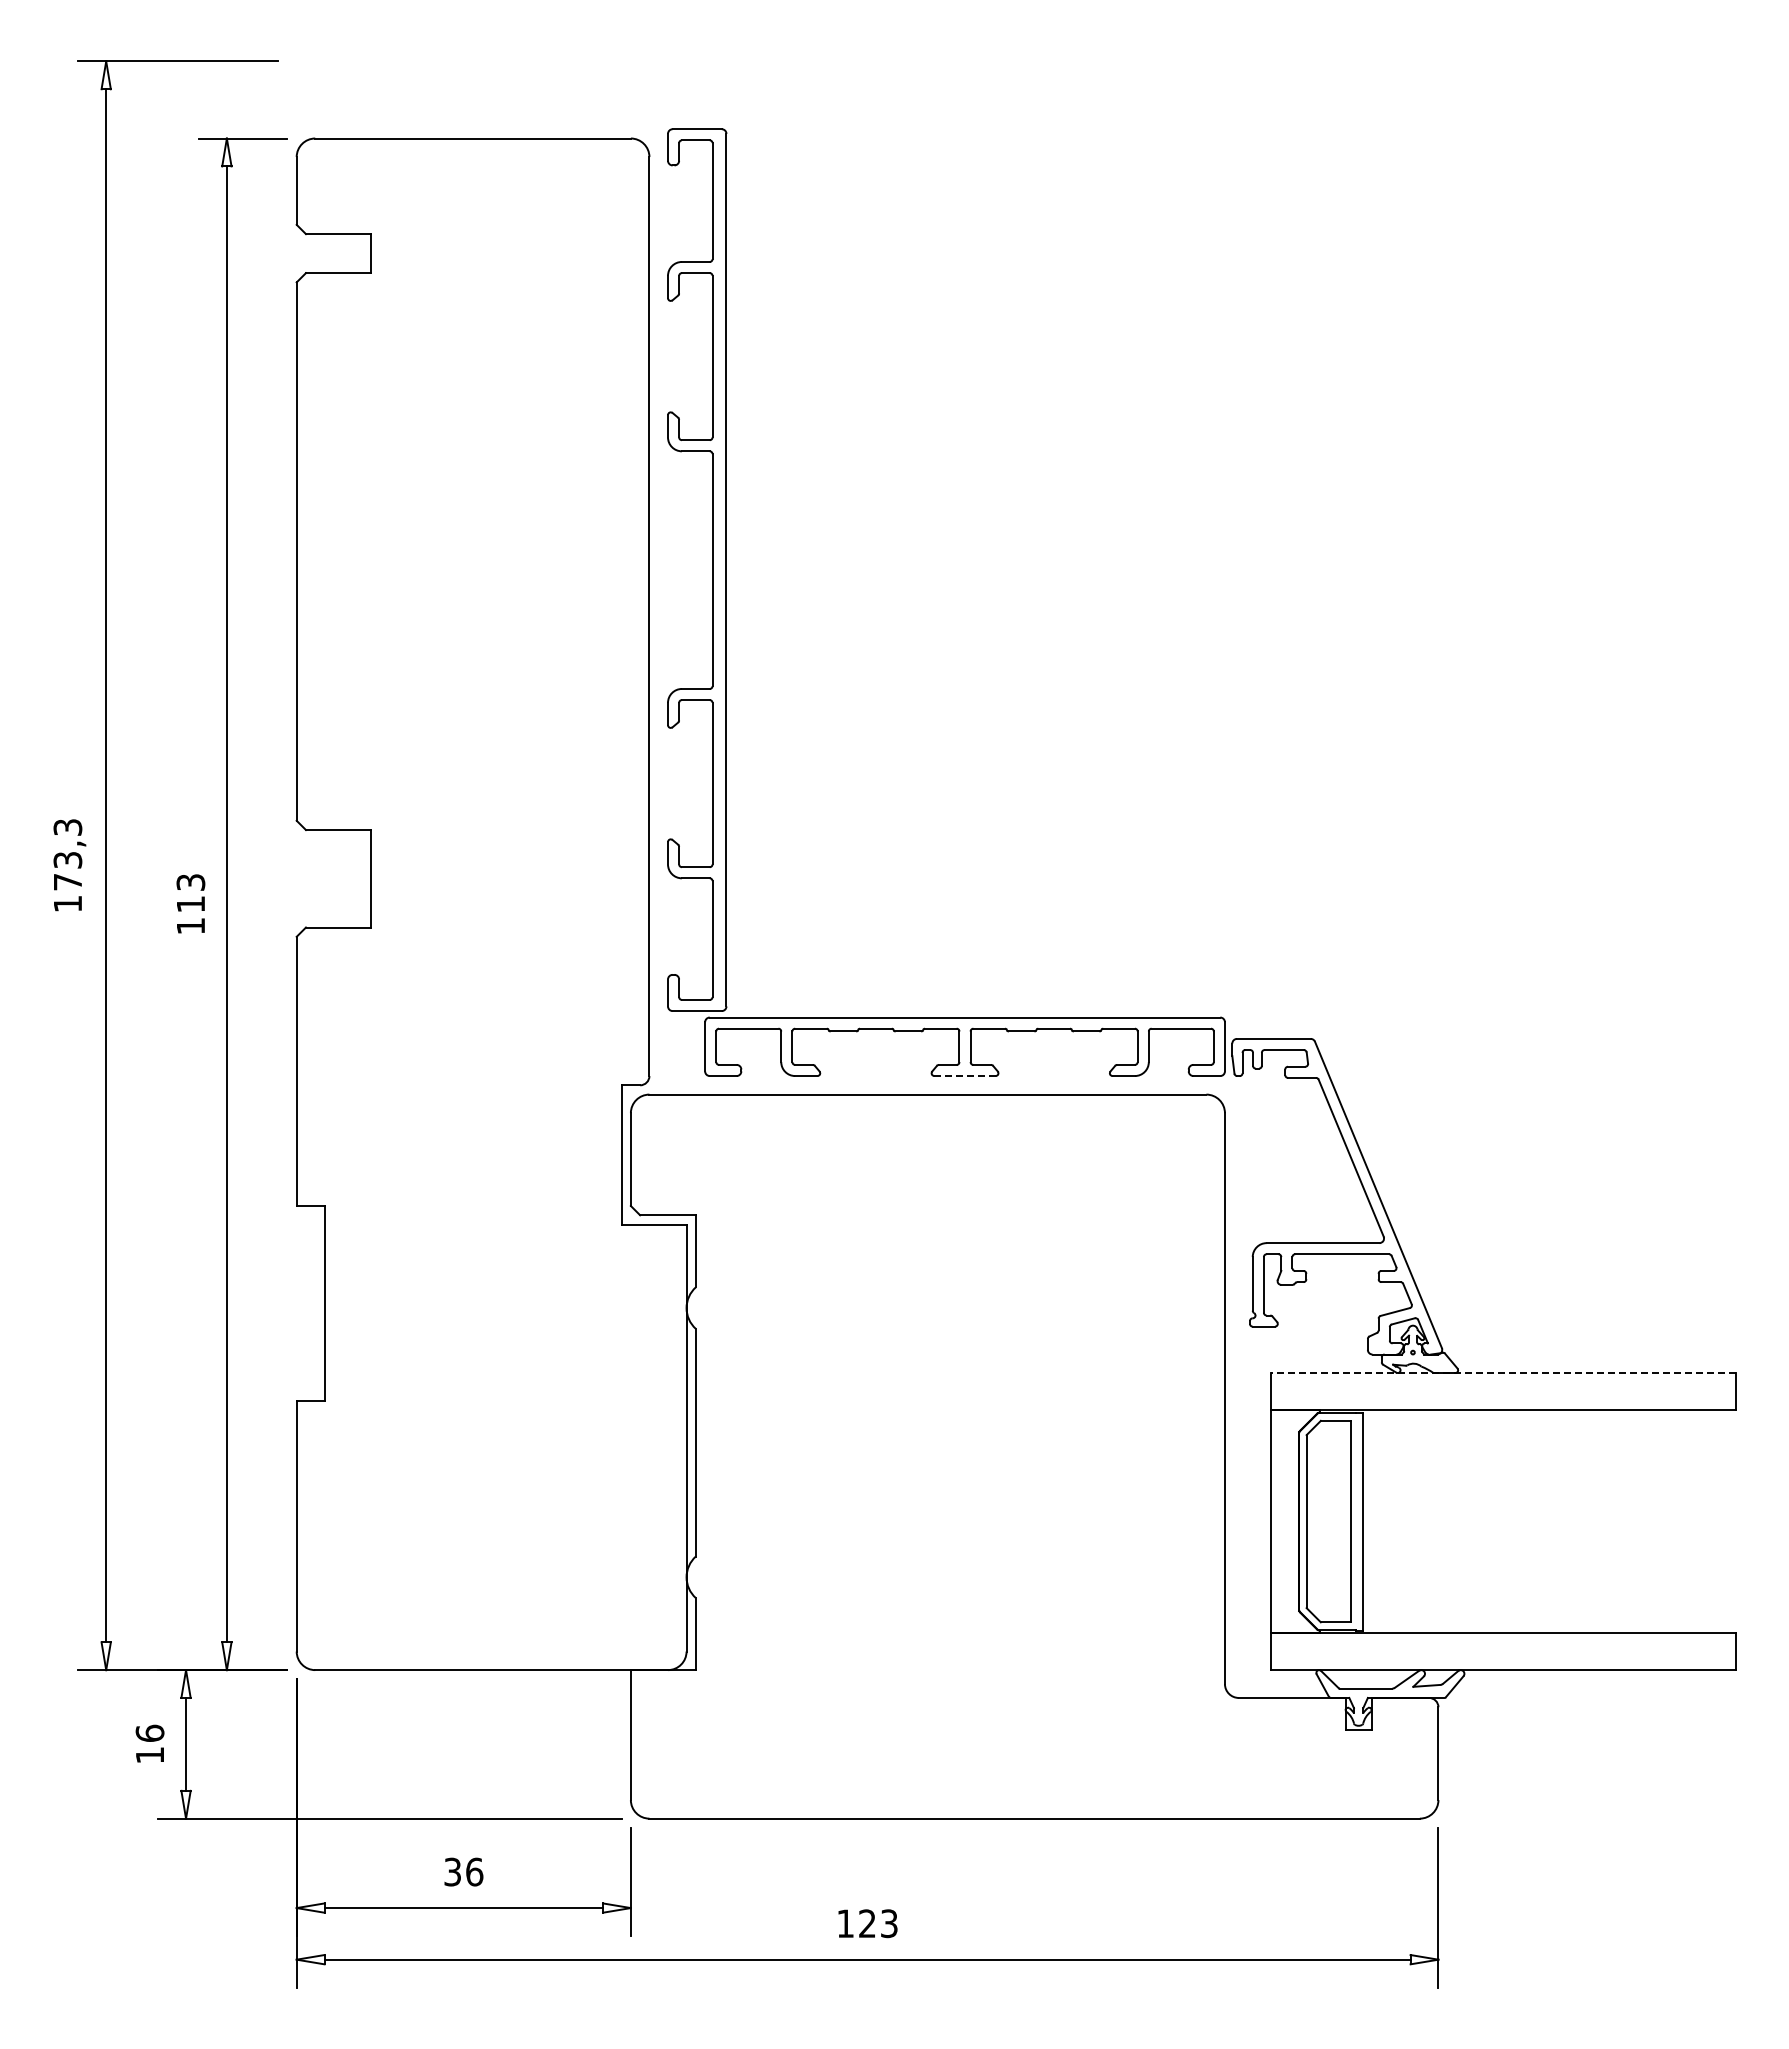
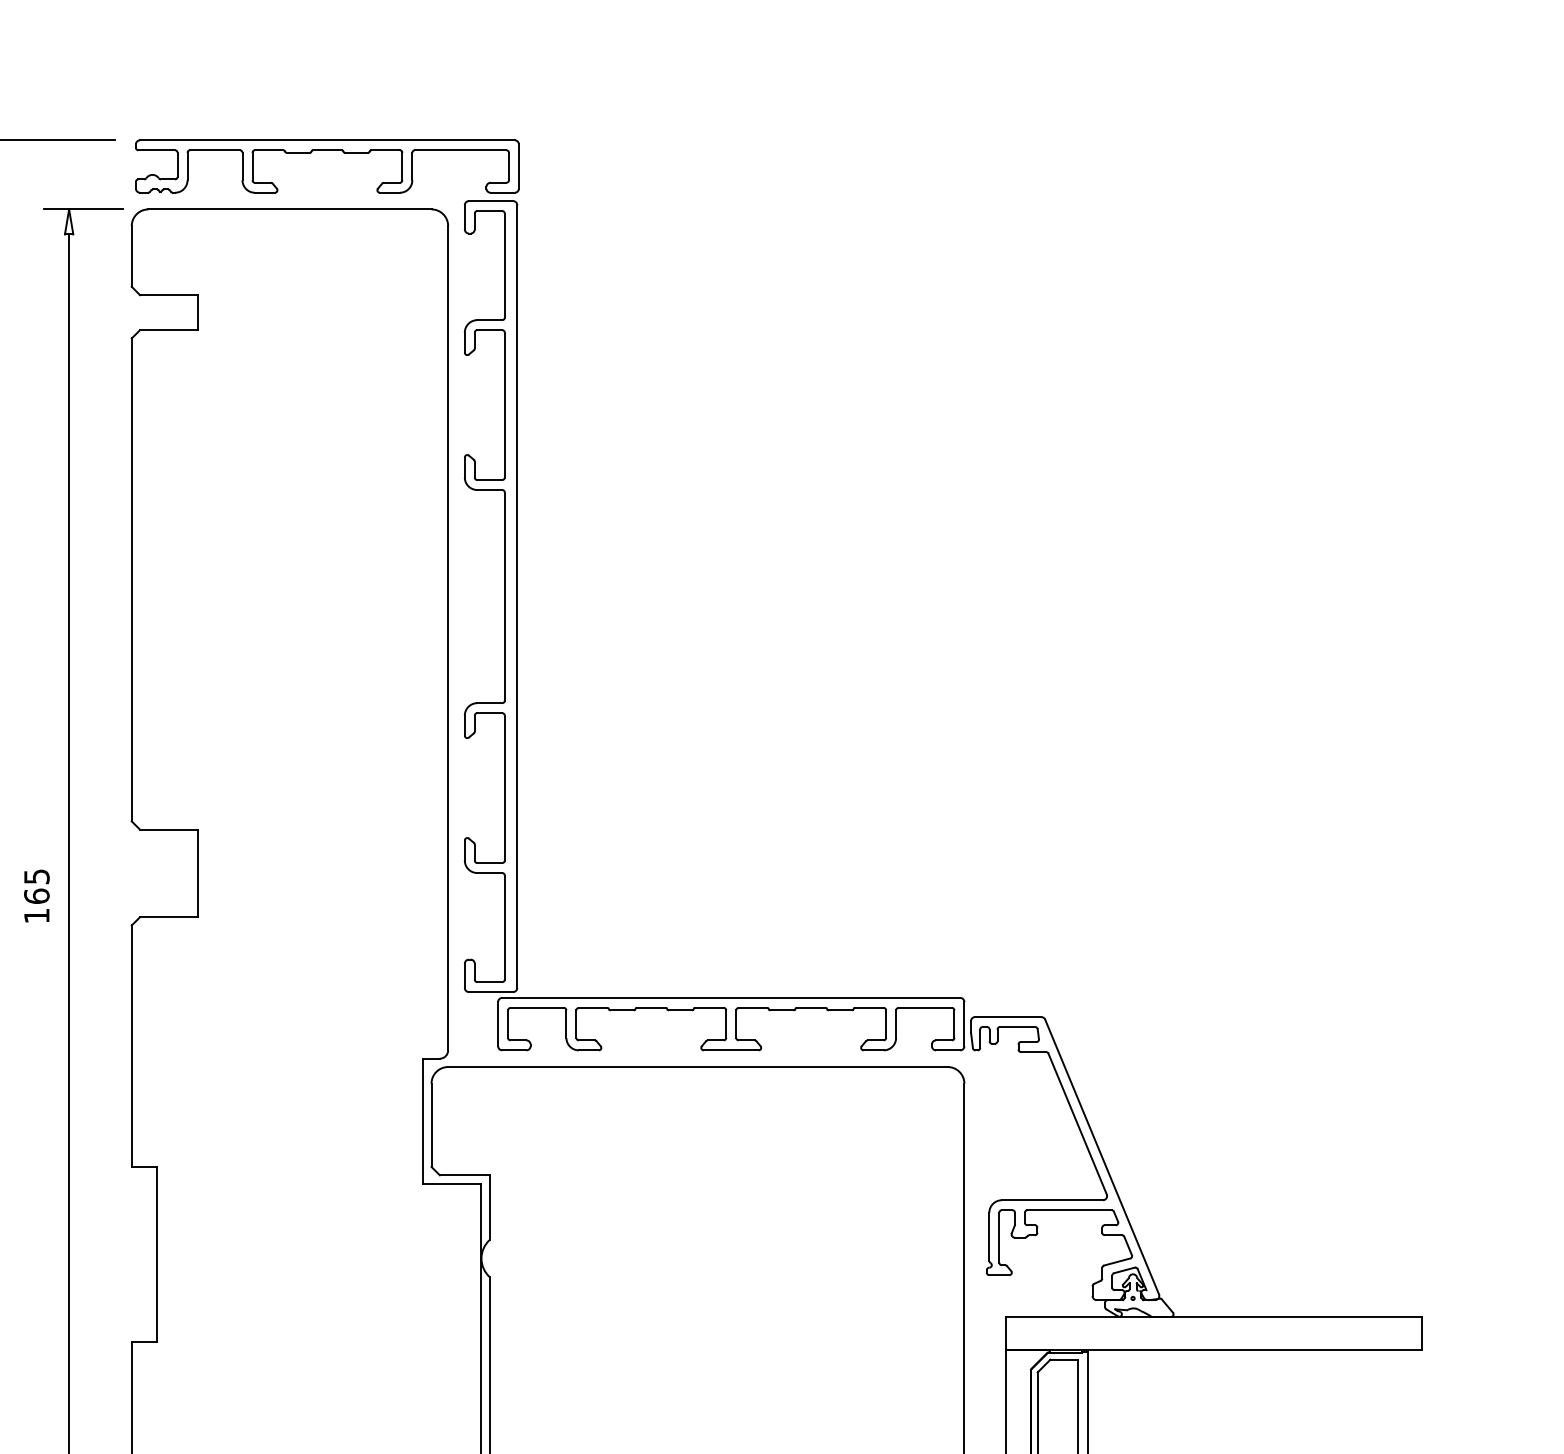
part: (514, 73) -> (327, 151), added
text: (190, 893) -> (36, 886), 113 -> 165
line: (965, 1076) -> (731, 1050), dashed -> solid
line: (1502, 1373) -> (1213, 1317), dashed -> solid

